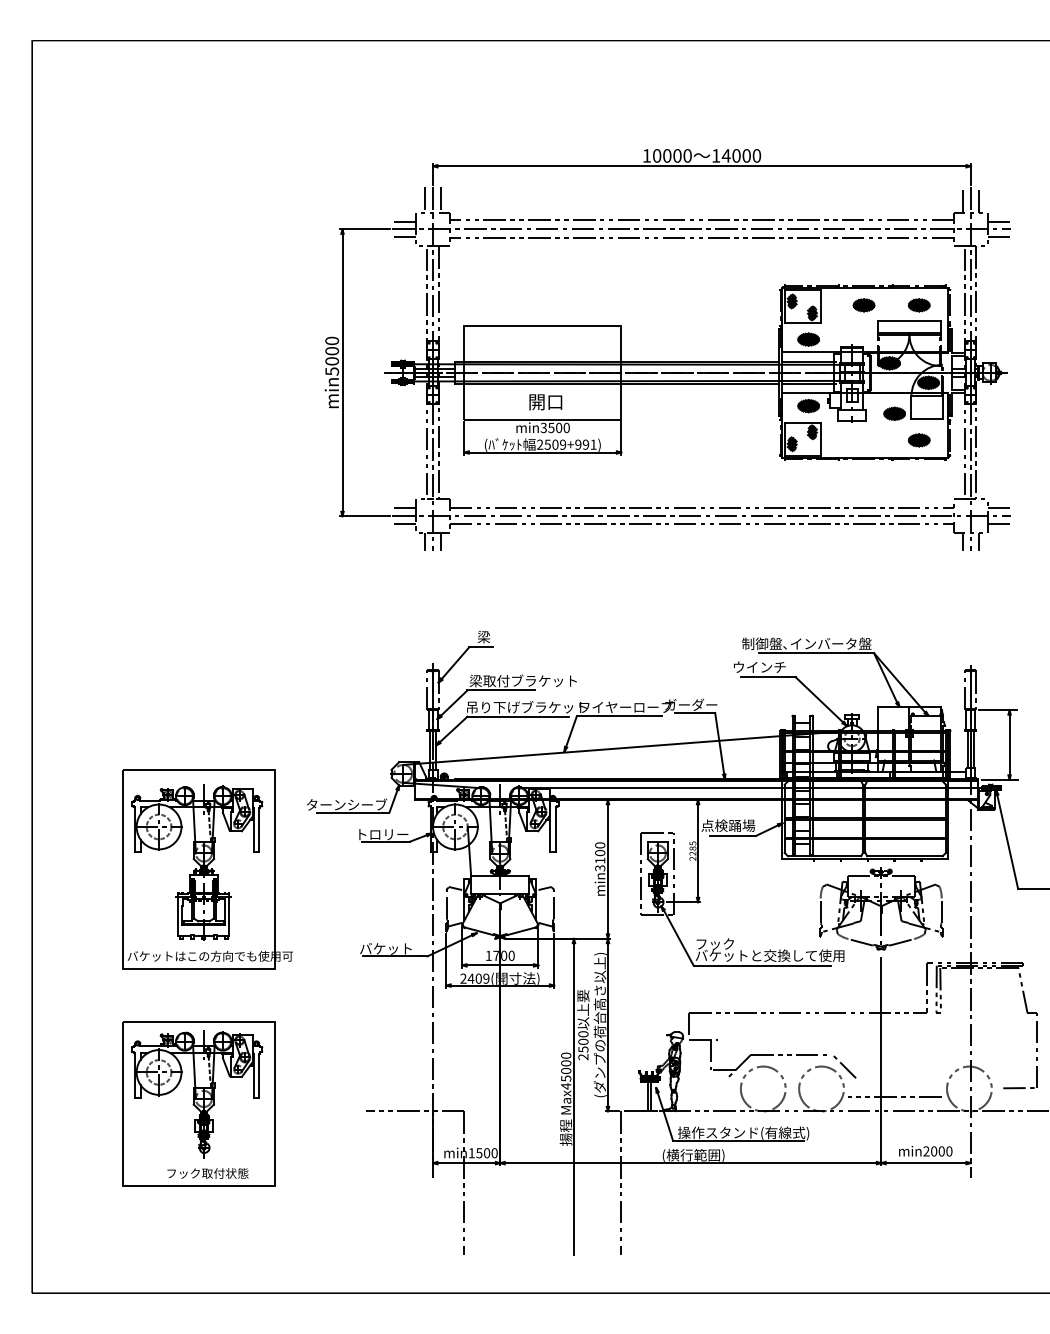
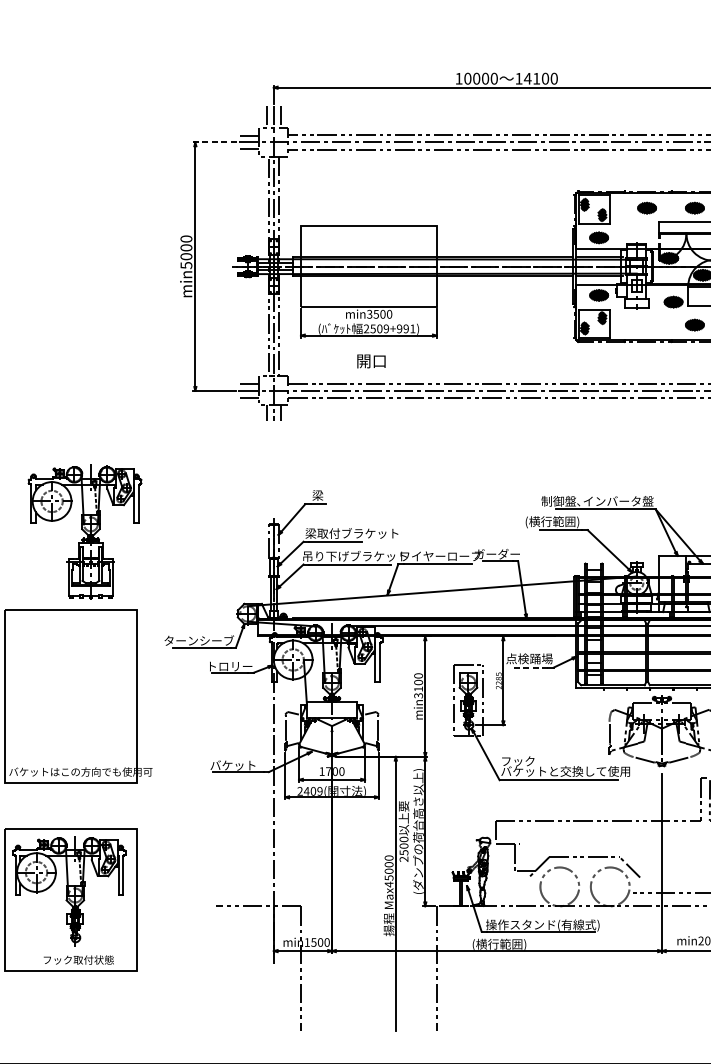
text: (736, 155) -> (536, 78), 14000 -> 14100
line: (365, 229) -> (215, 142), solid -> dashed
text: (545, 402) -> (371, 361), moved
text: (754, 667) -> (552, 521), ウインチ -> (横行範囲)
line: (729, 835) -> (530, 667), solid -> dashed
part: (197, 862) -> (85, 532), moved

